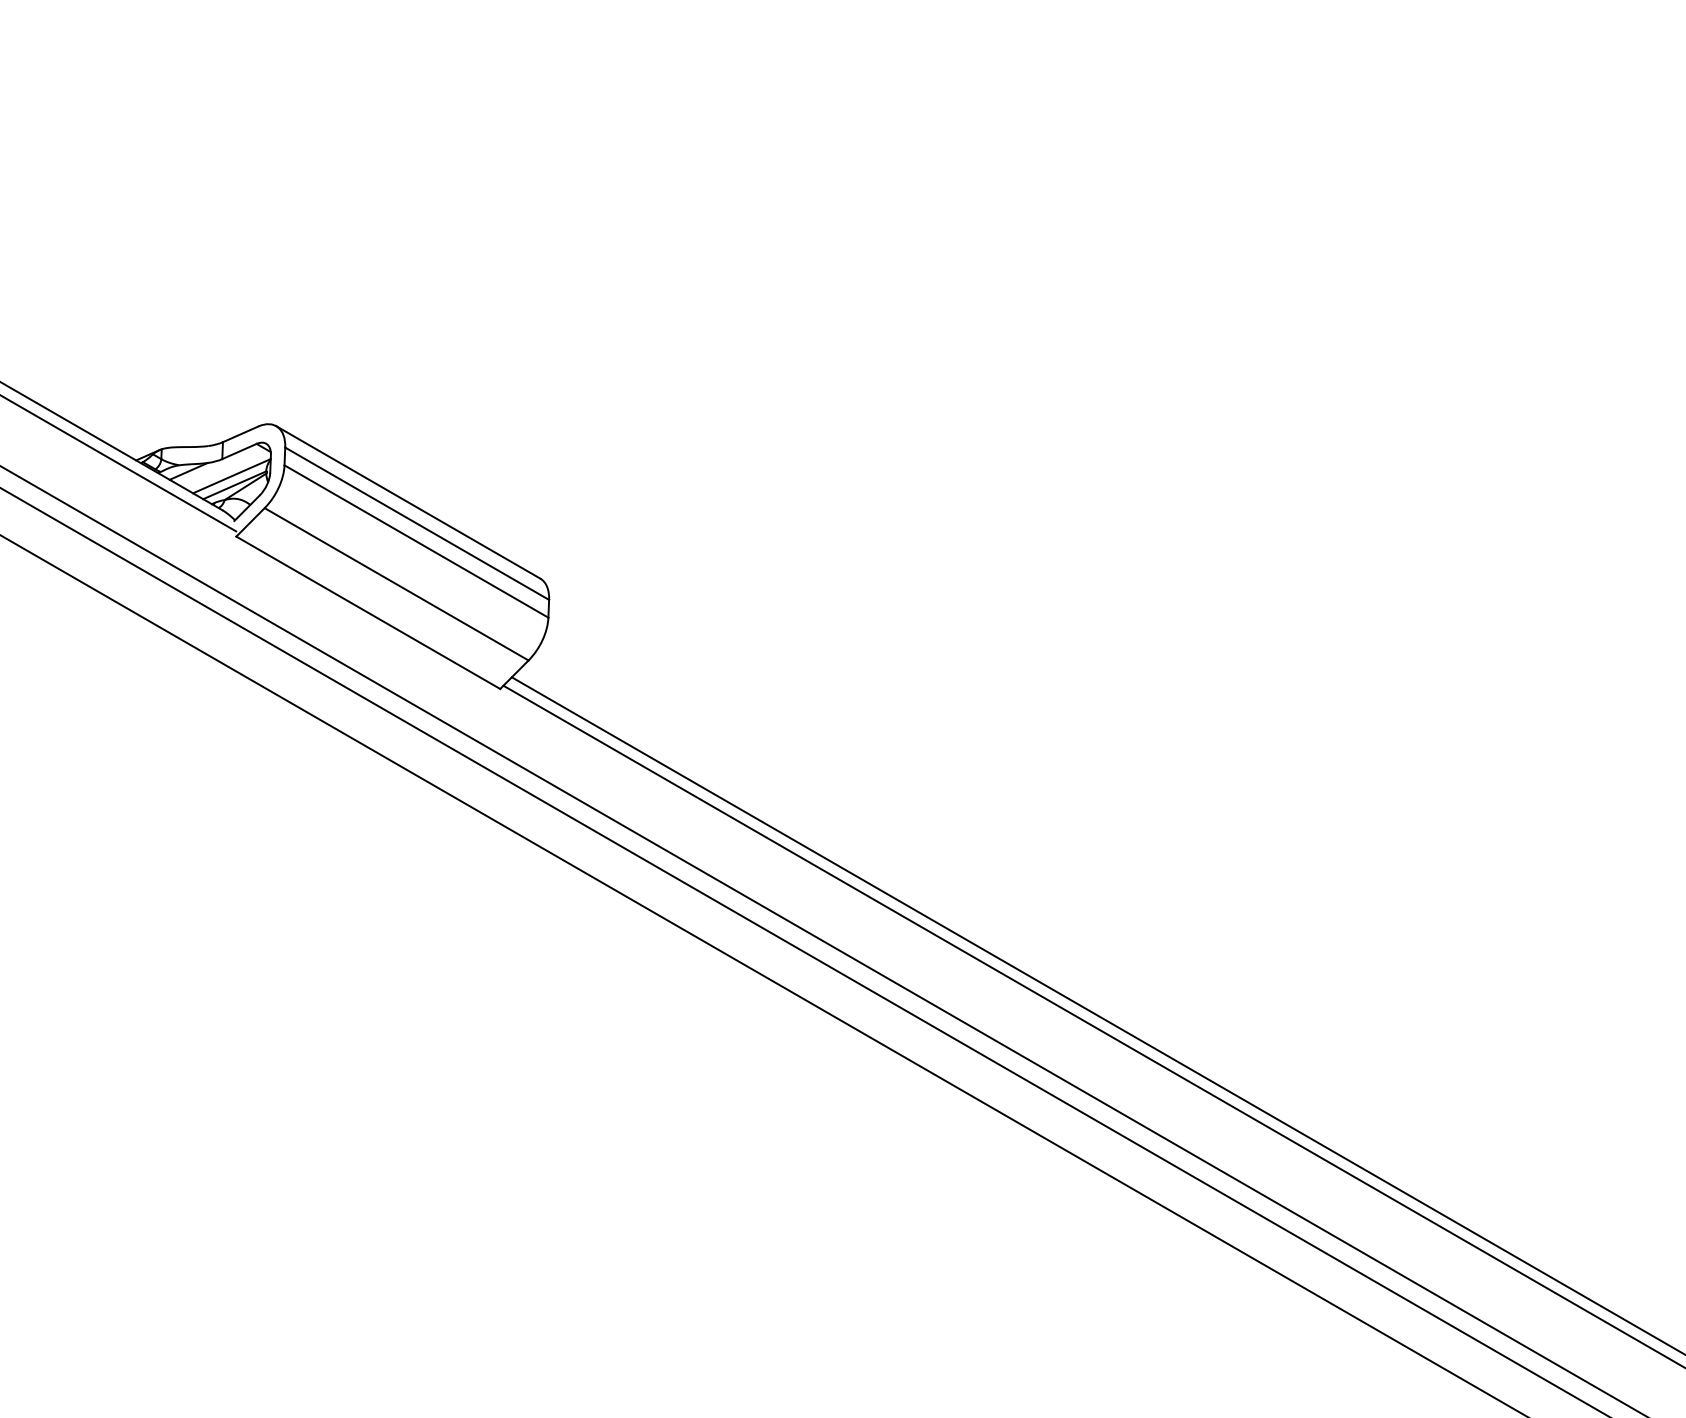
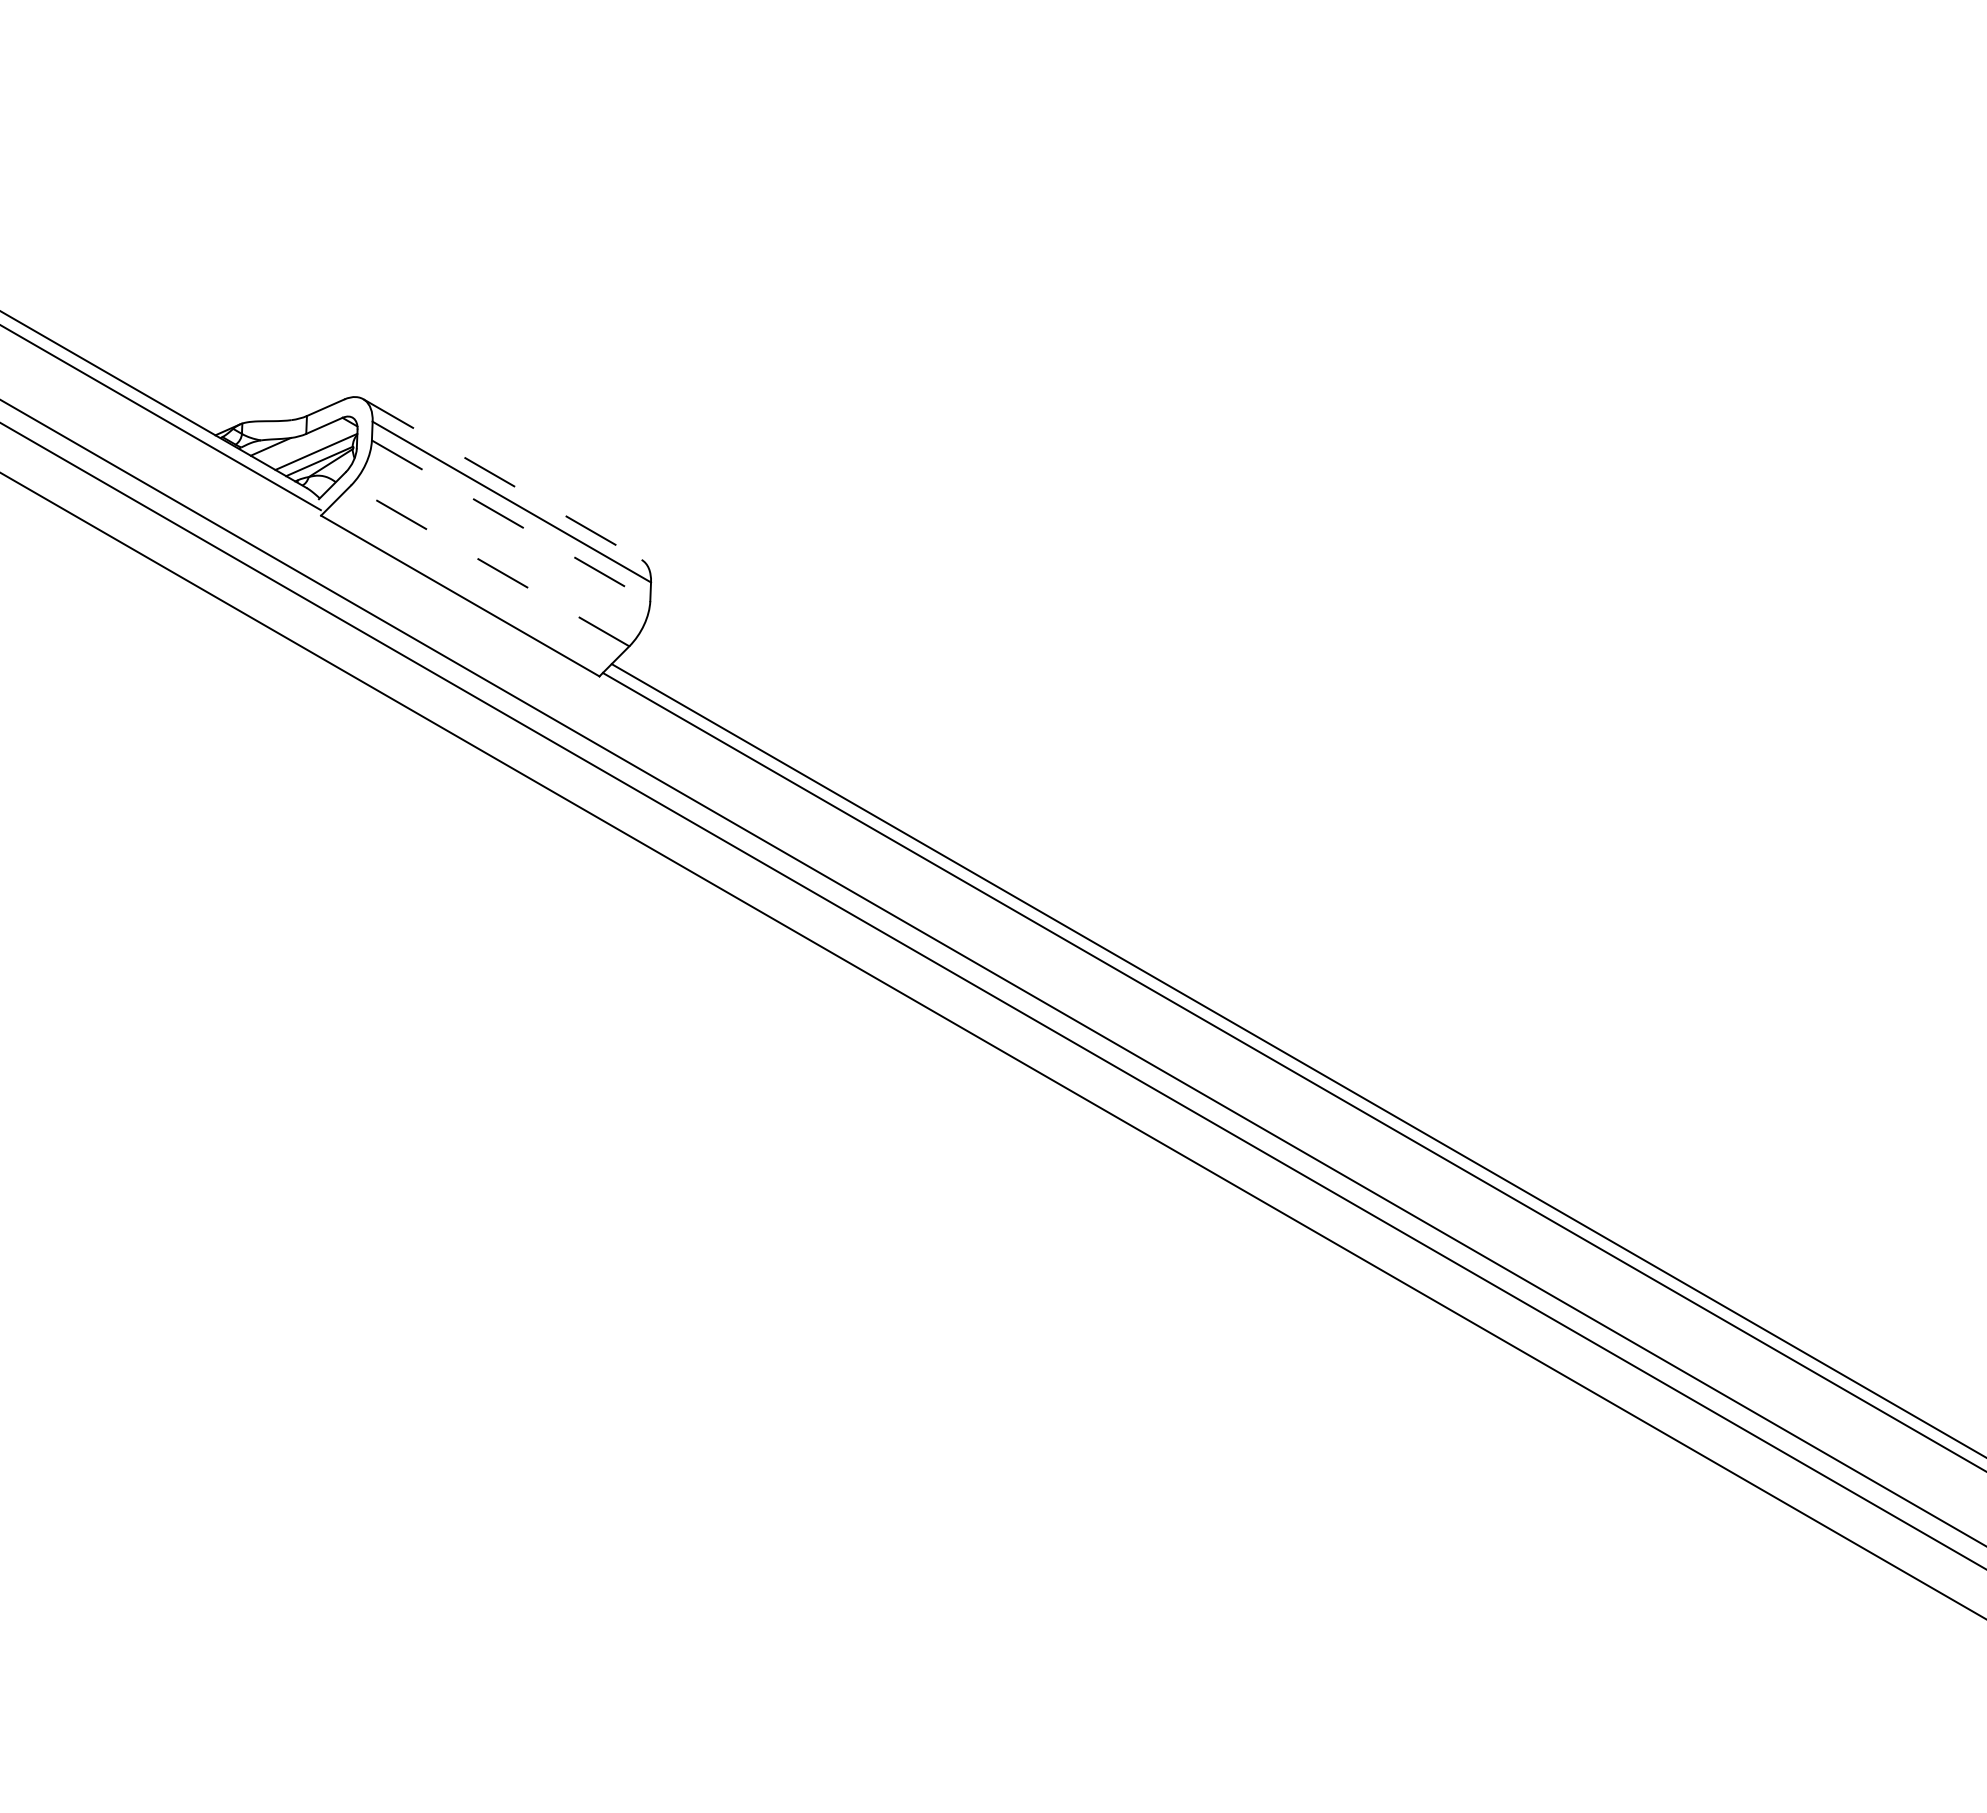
line: (408, 502) -> (502, 479), solid -> dashed
line: (416, 541) -> (511, 520), solid -> dashed
line: (396, 583) -> (490, 565), solid -> dashed

